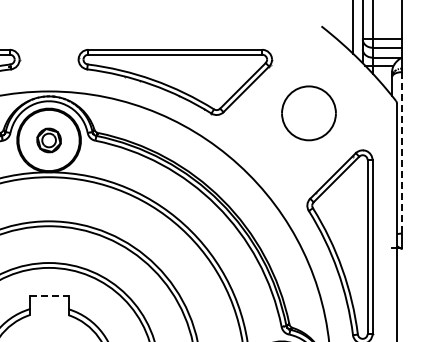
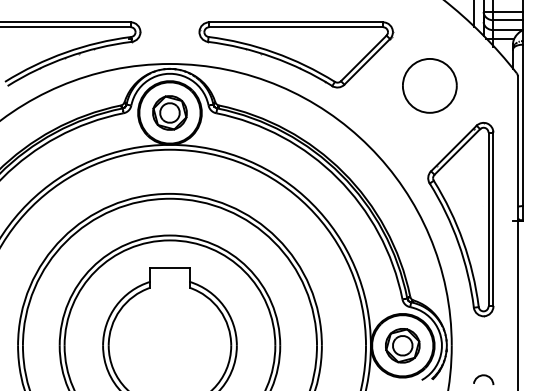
part: (48, 139) -> (169, 112), size x1.43
line: (401, 152) -> (522, 125), dashed -> solid
line: (48, 295) -> (169, 268), dashed -> solid

